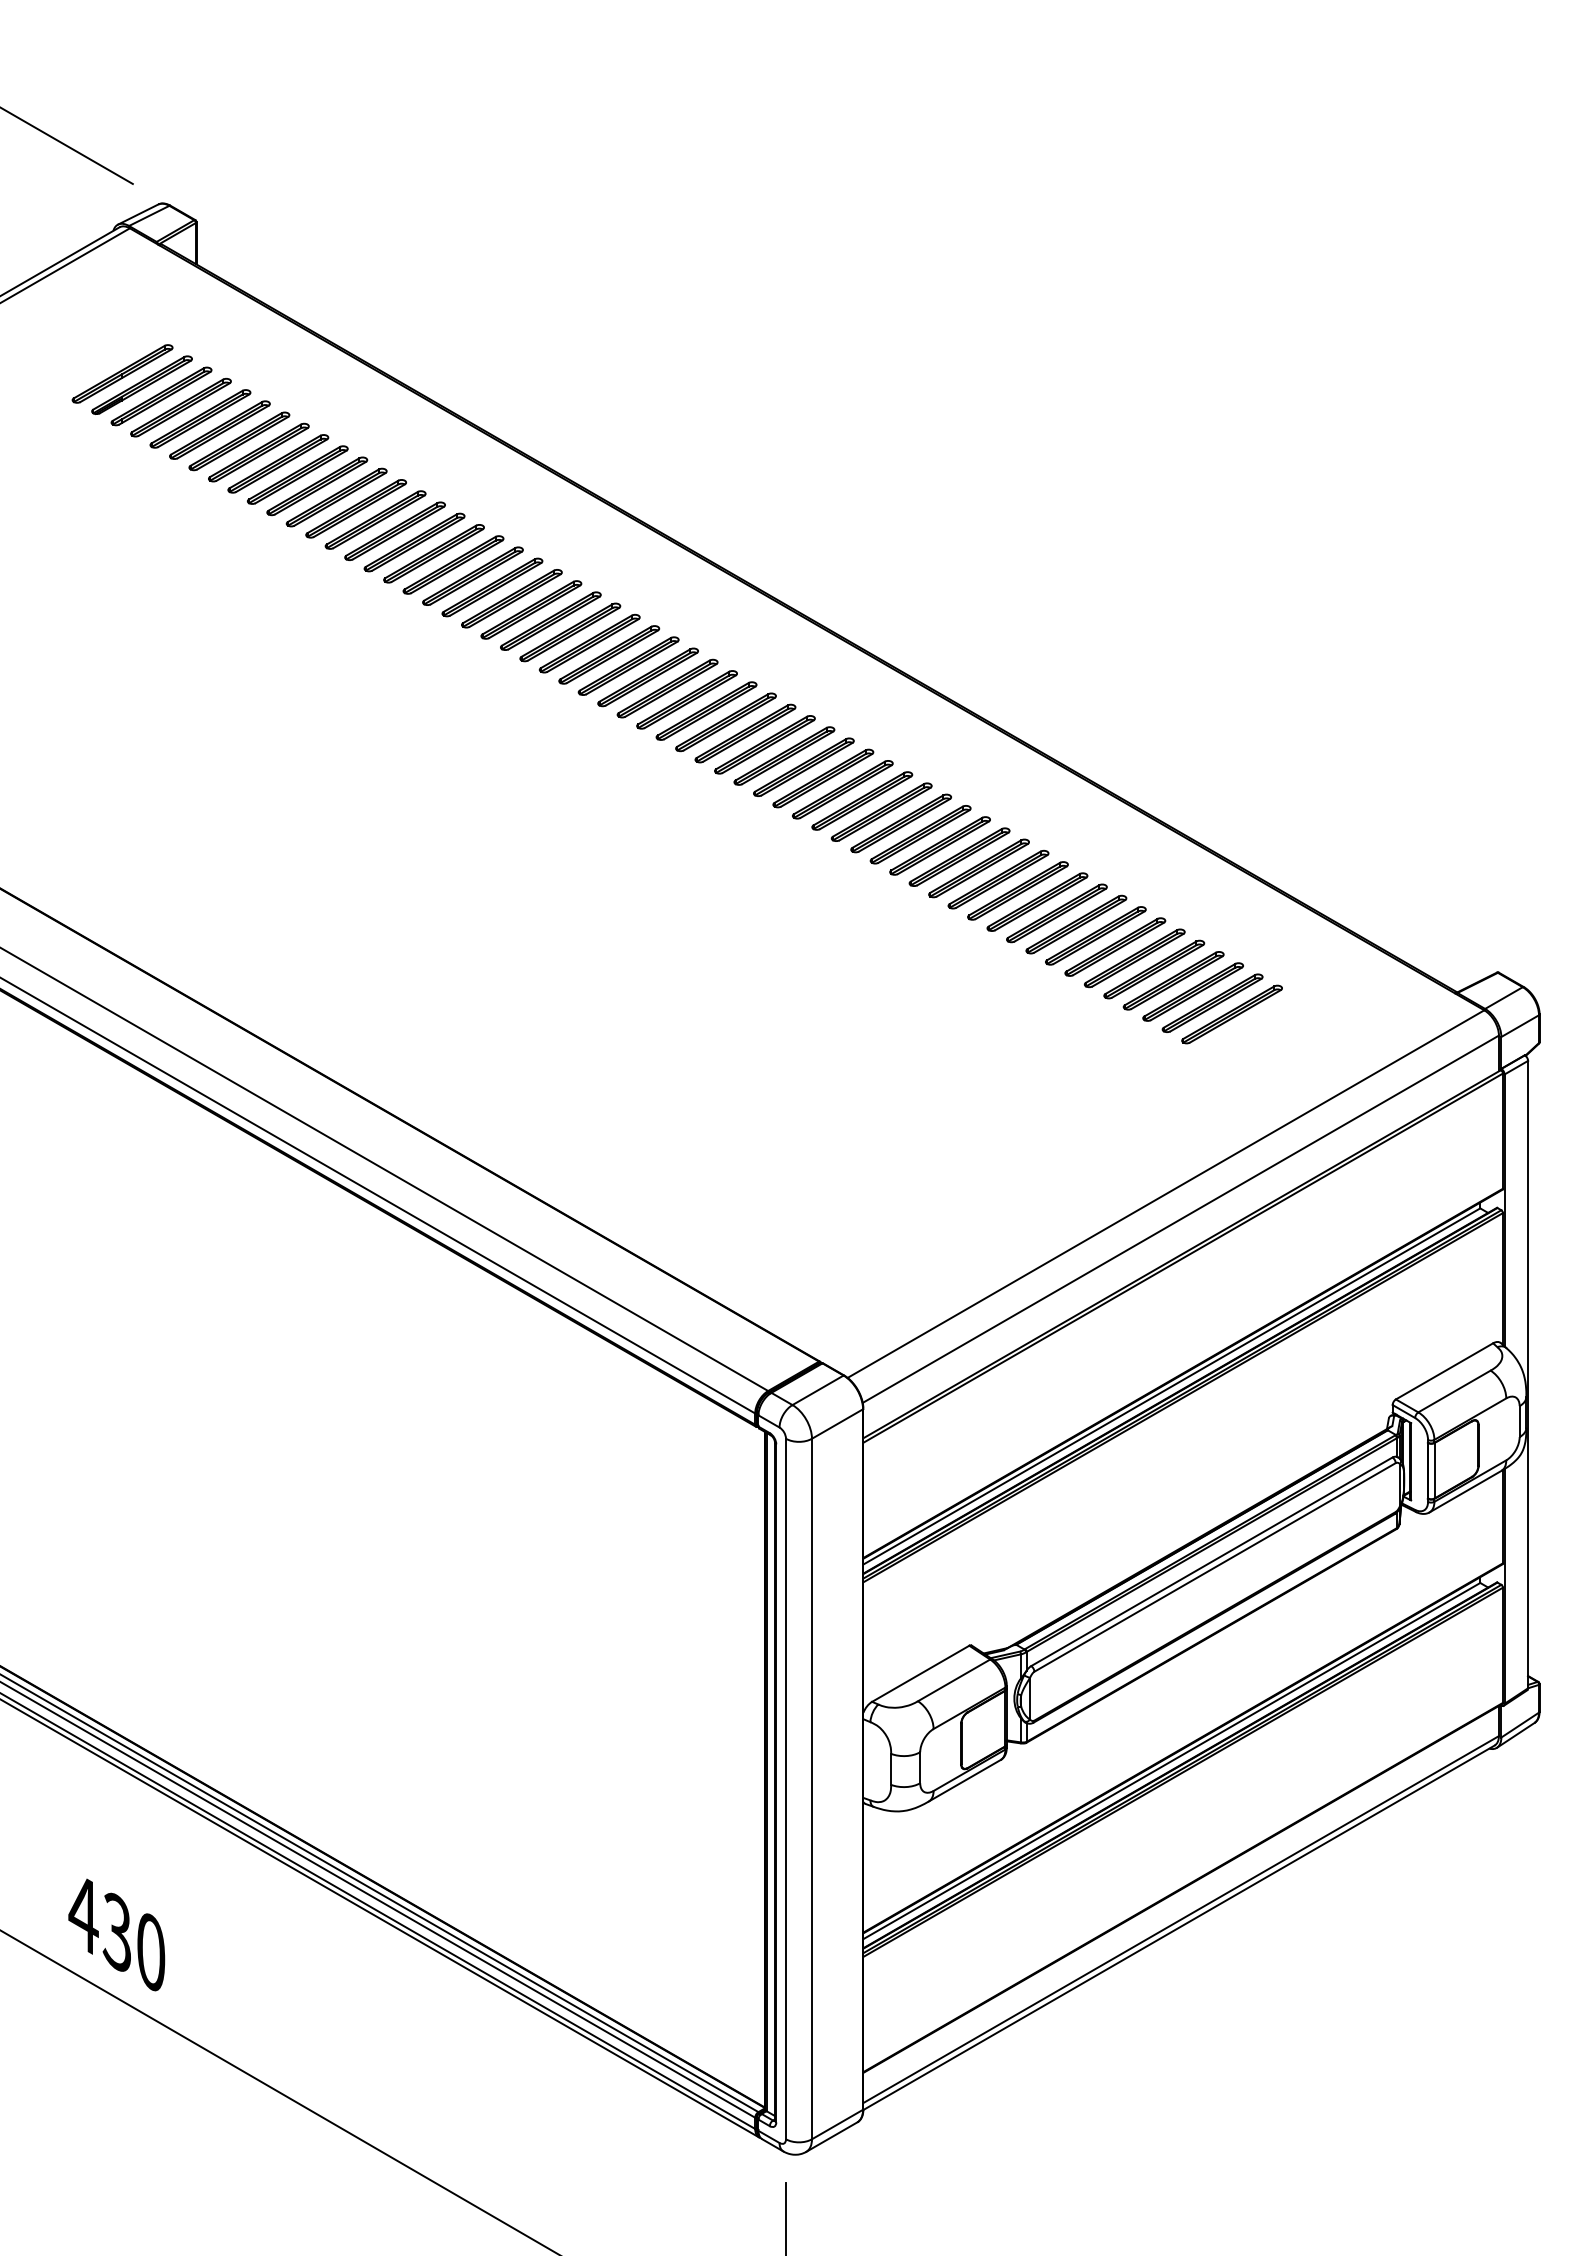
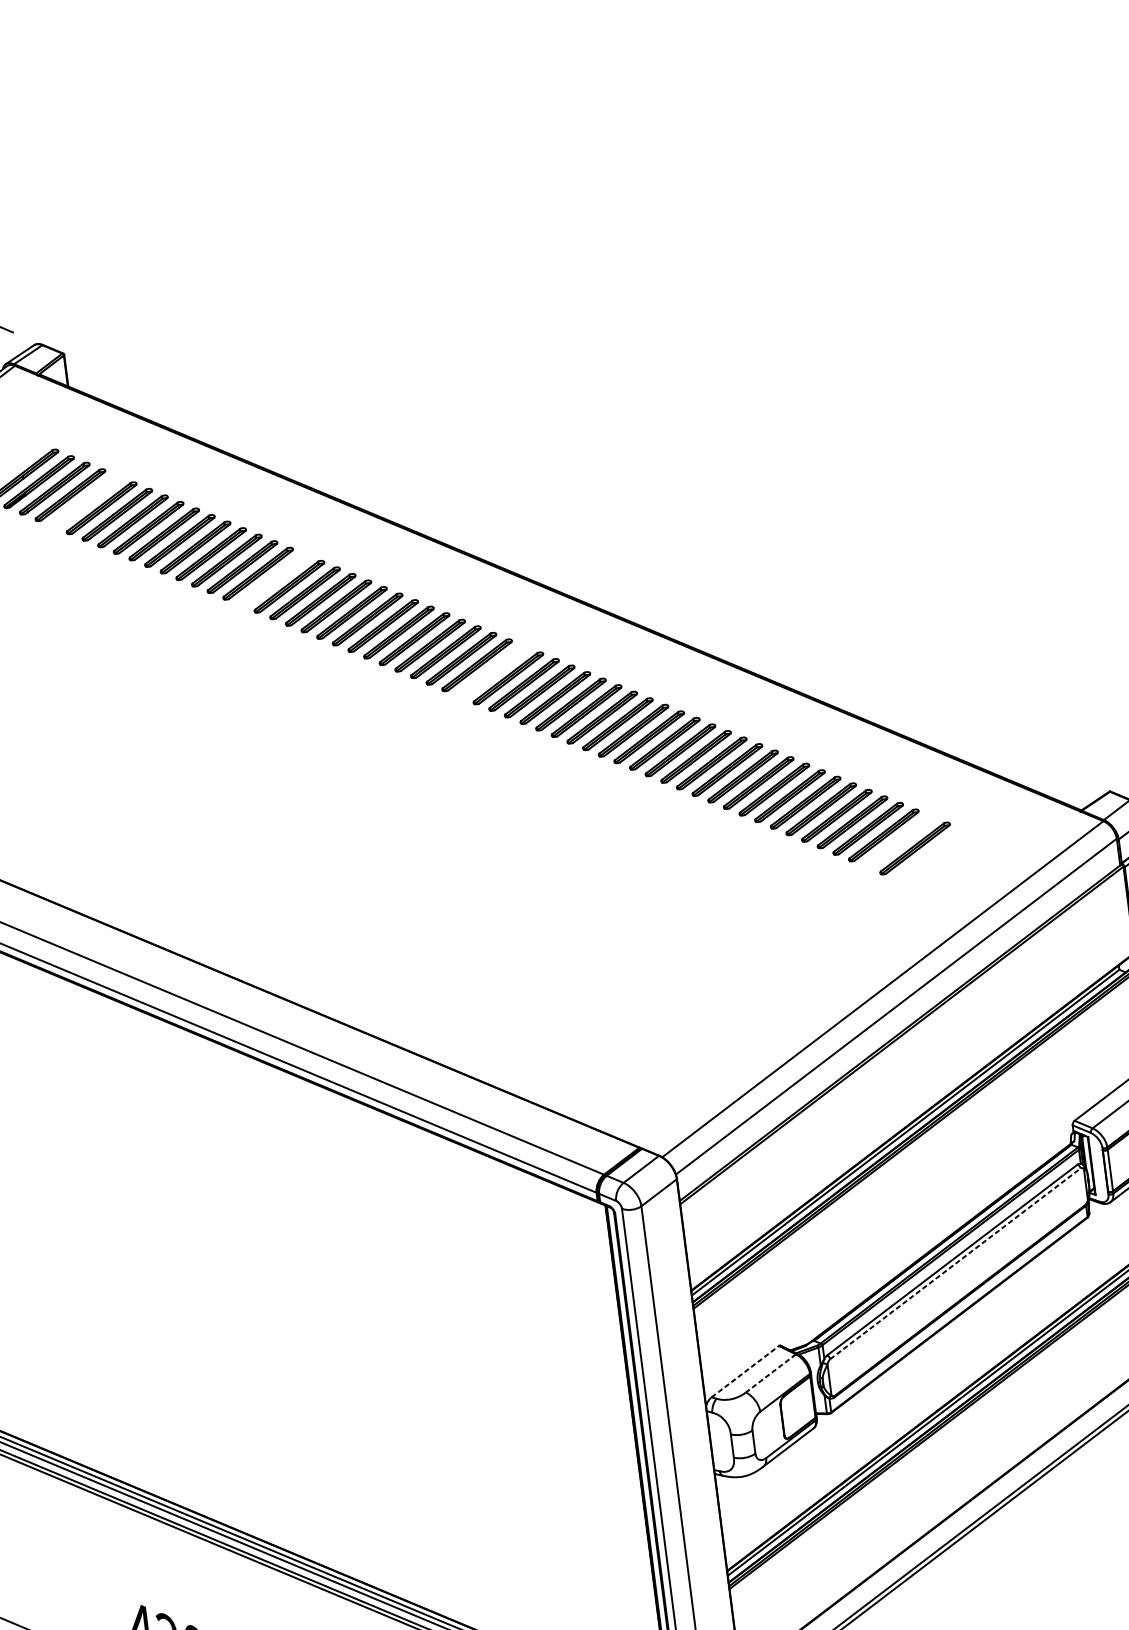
part: (200, 418) -> (86, 501), removed
part: (433, 553) -> (273, 580), removed
part: (706, 710) -> (492, 671), removed
part: (1212, 1002) -> (899, 841), removed
line: (1215, 1567) -> (955, 1263), solid -> dashed
line: (921, 1673) -> (745, 1371), solid -> dashed
line: (954, 1680) -> (771, 1373), solid -> dashed

